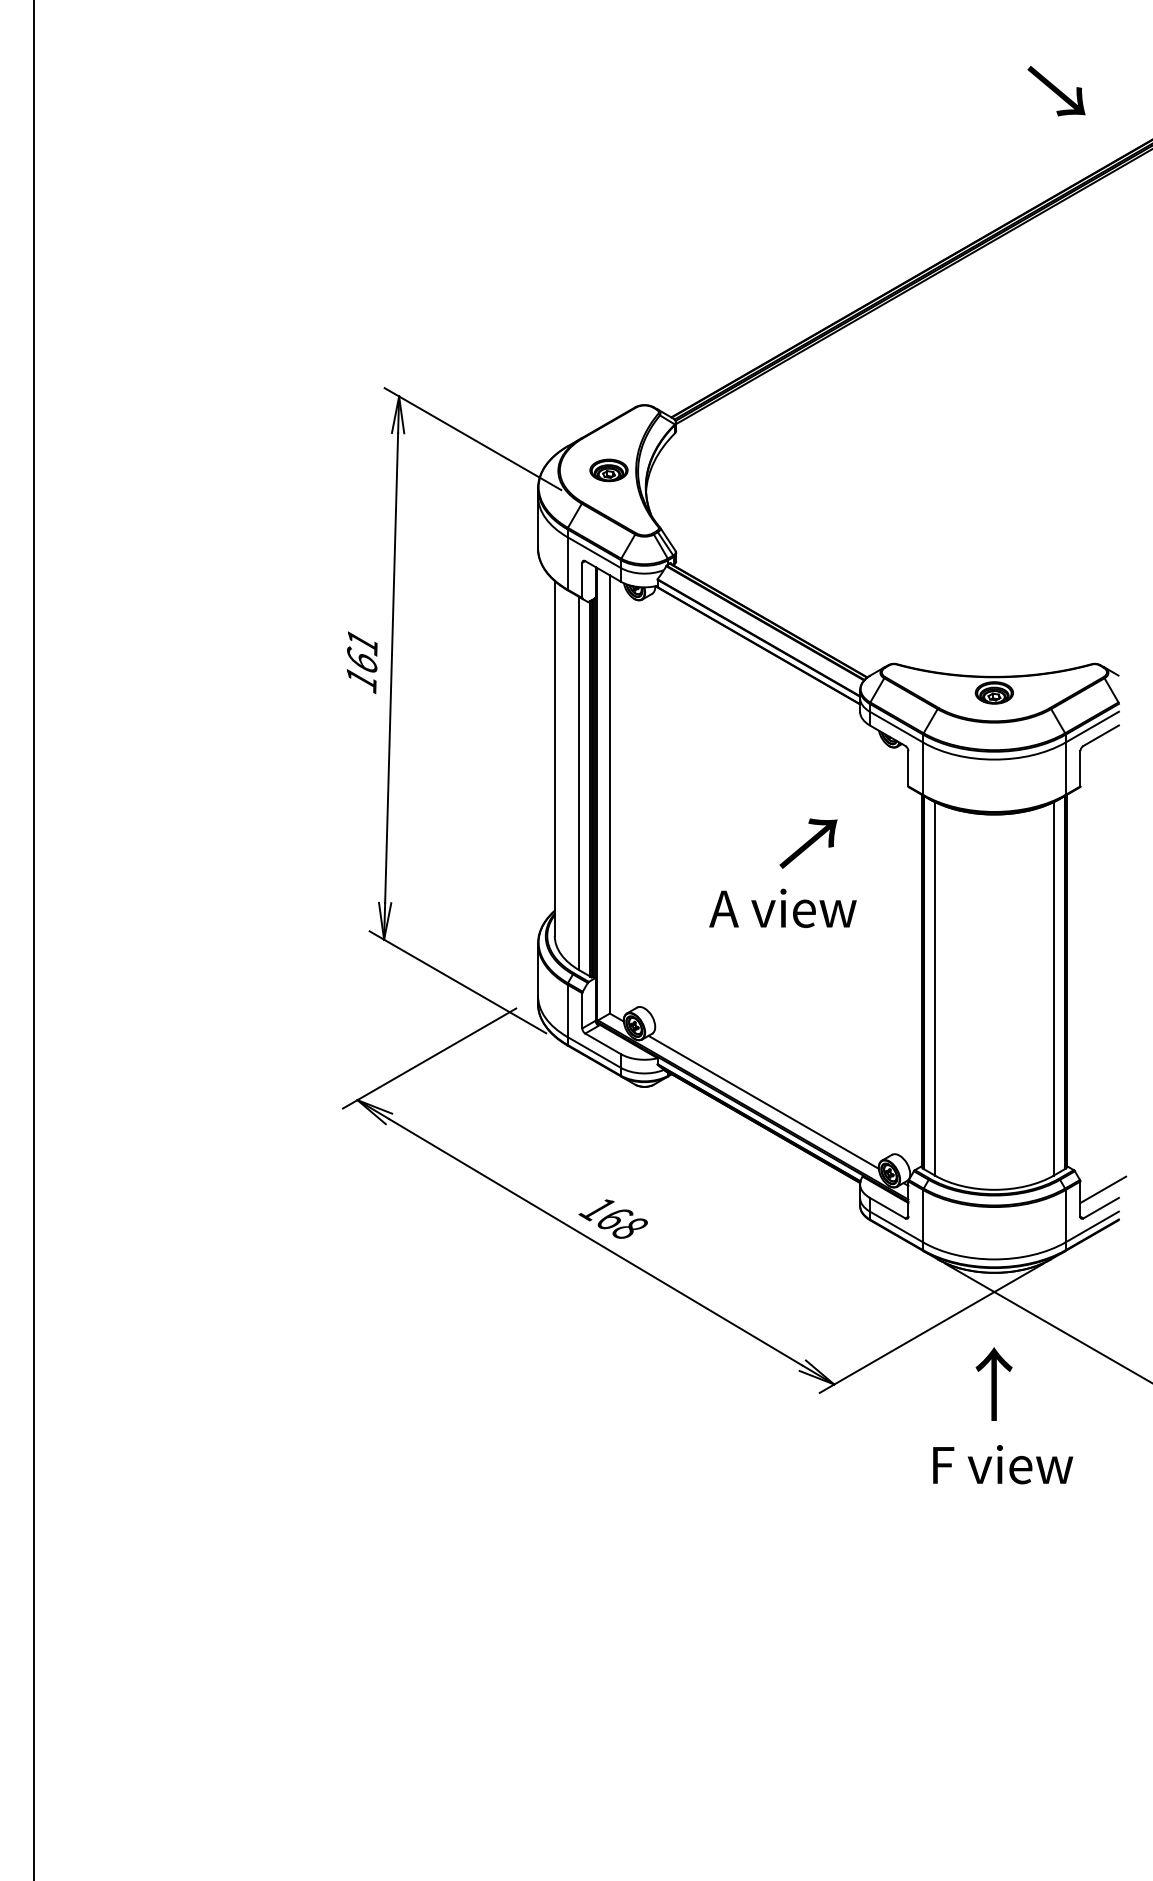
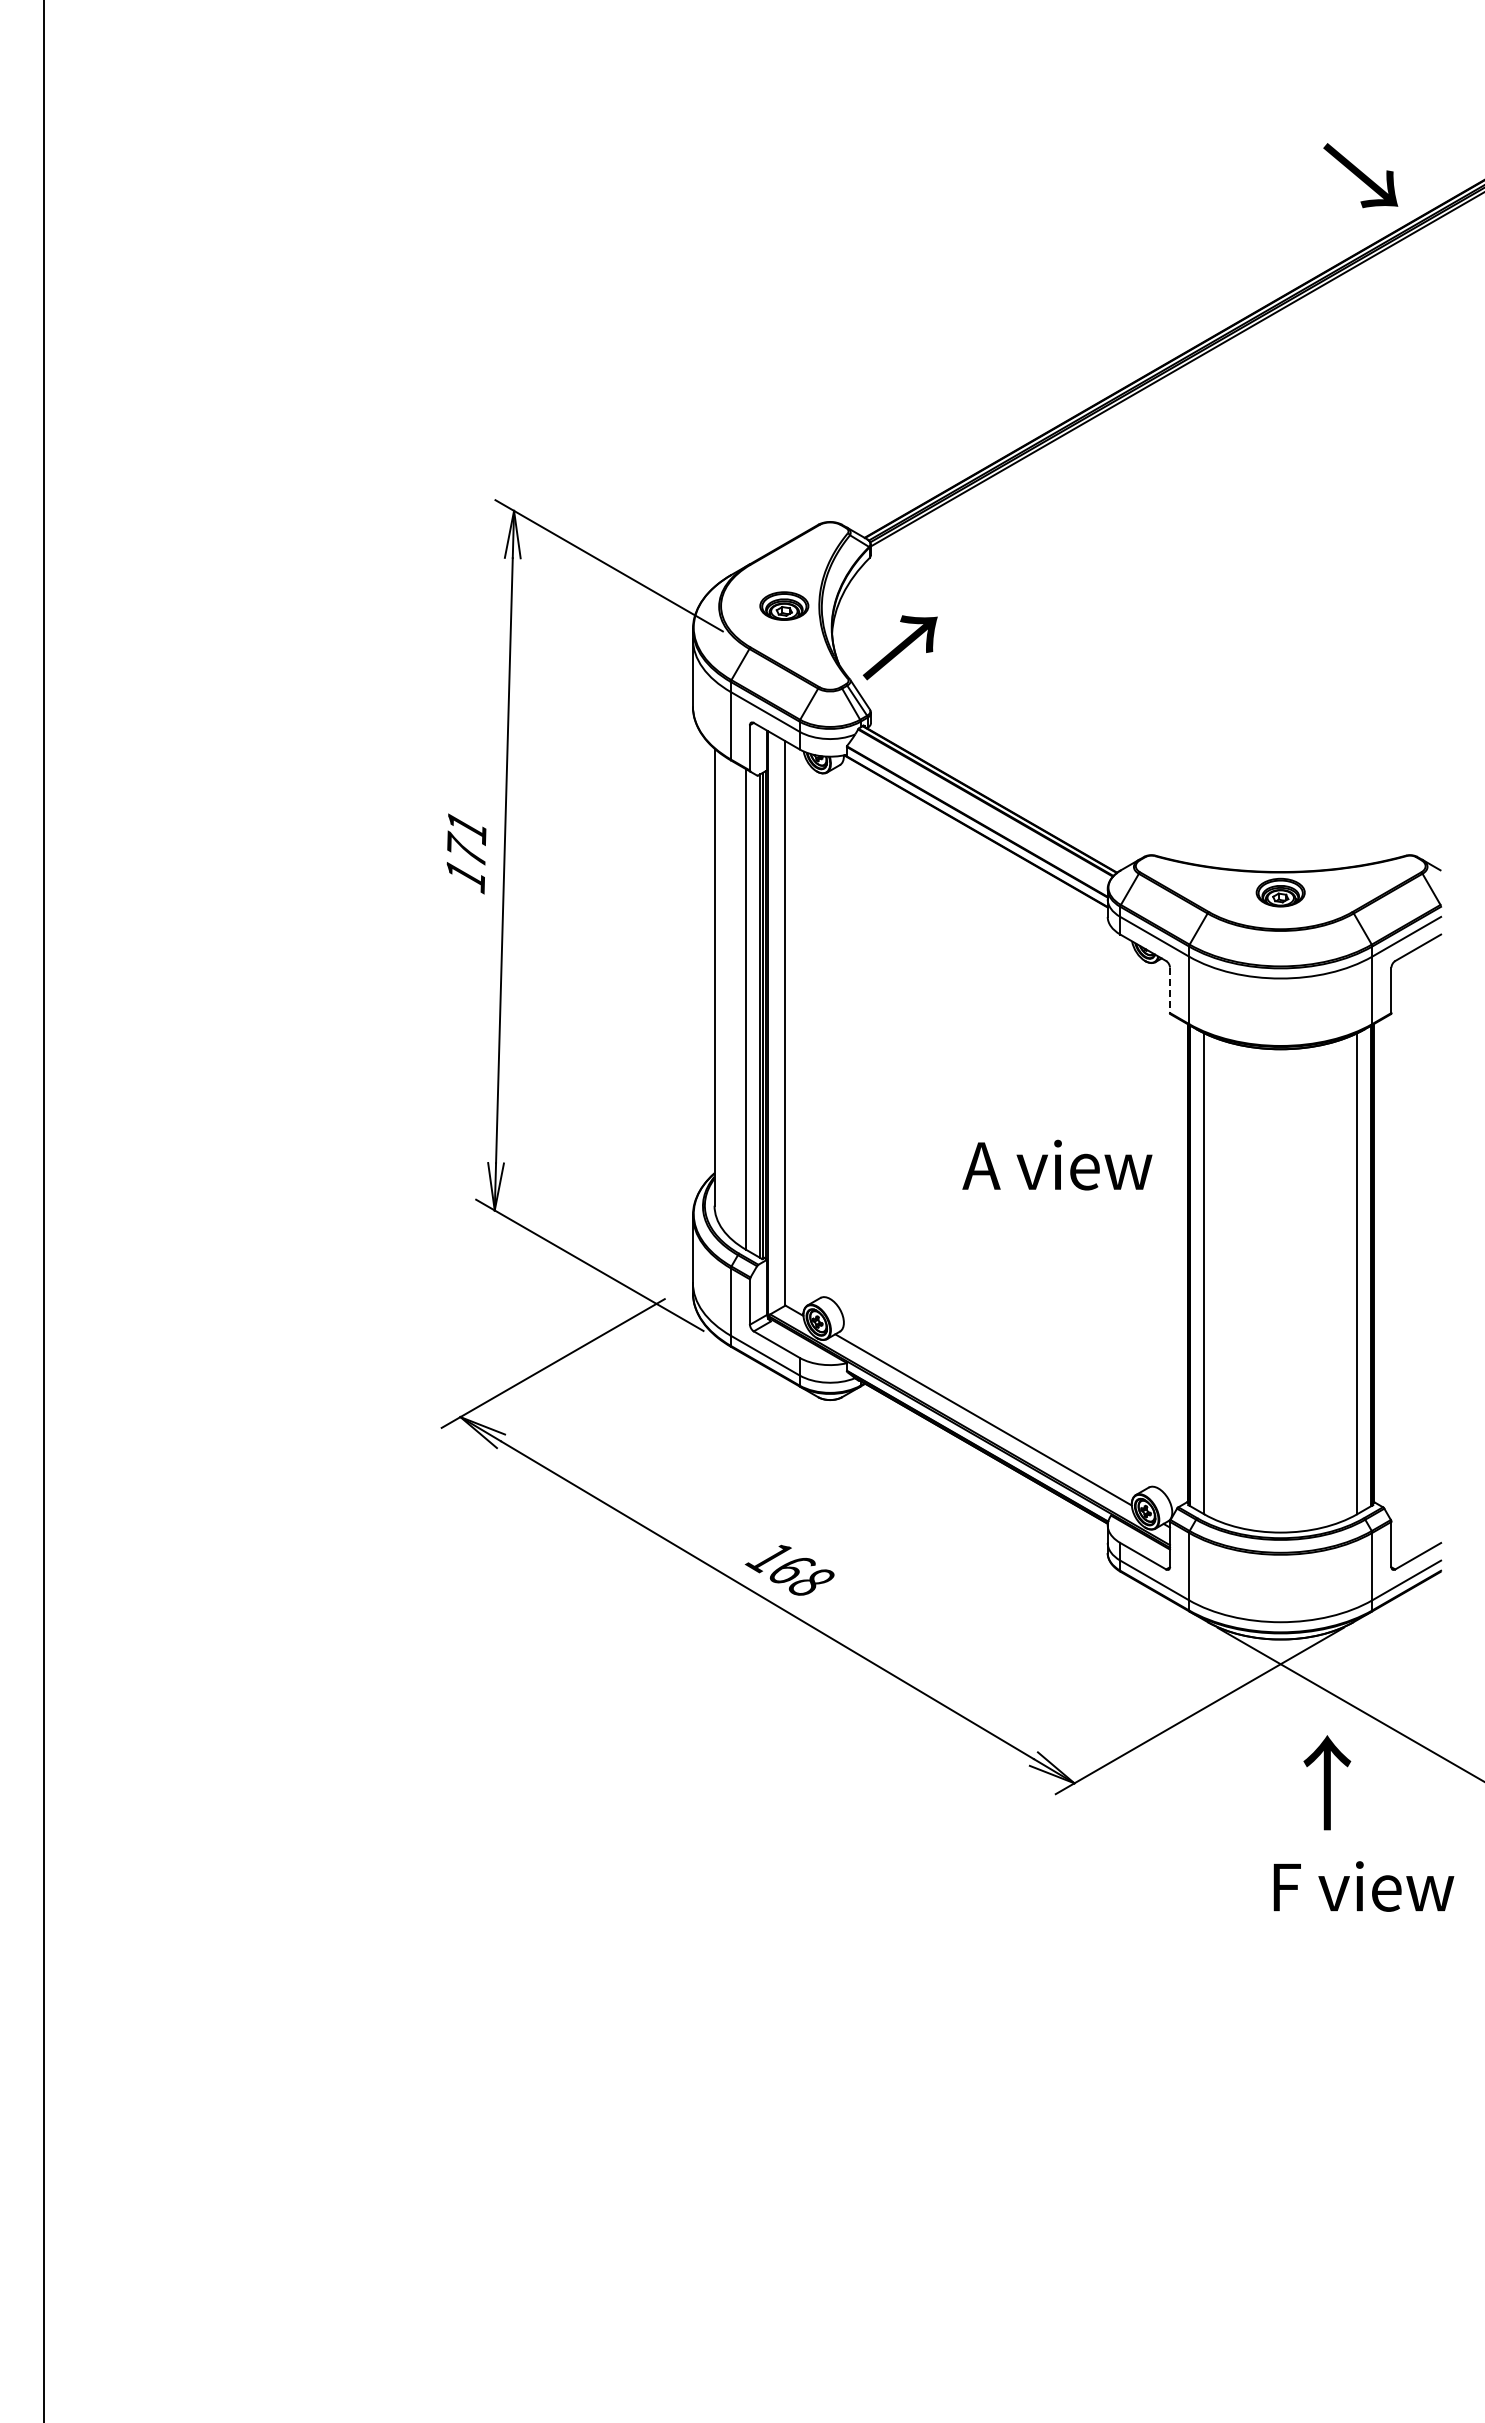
text: (1056, 91) -> (1360, 175), moved
text: (362, 658) -> (466, 848), 161 -> 171
line: (908, 768) -> (1170, 990), solid -> dashed
text: (807, 843) -> (899, 647), moved
text: (783, 907) -> (1057, 1164), moved
line: (1102, 1189) -> (1420, 1532), removed
text: (994, 1383) -> (1327, 1782), moved
text: (1002, 1464) -> (1363, 1886), moved

